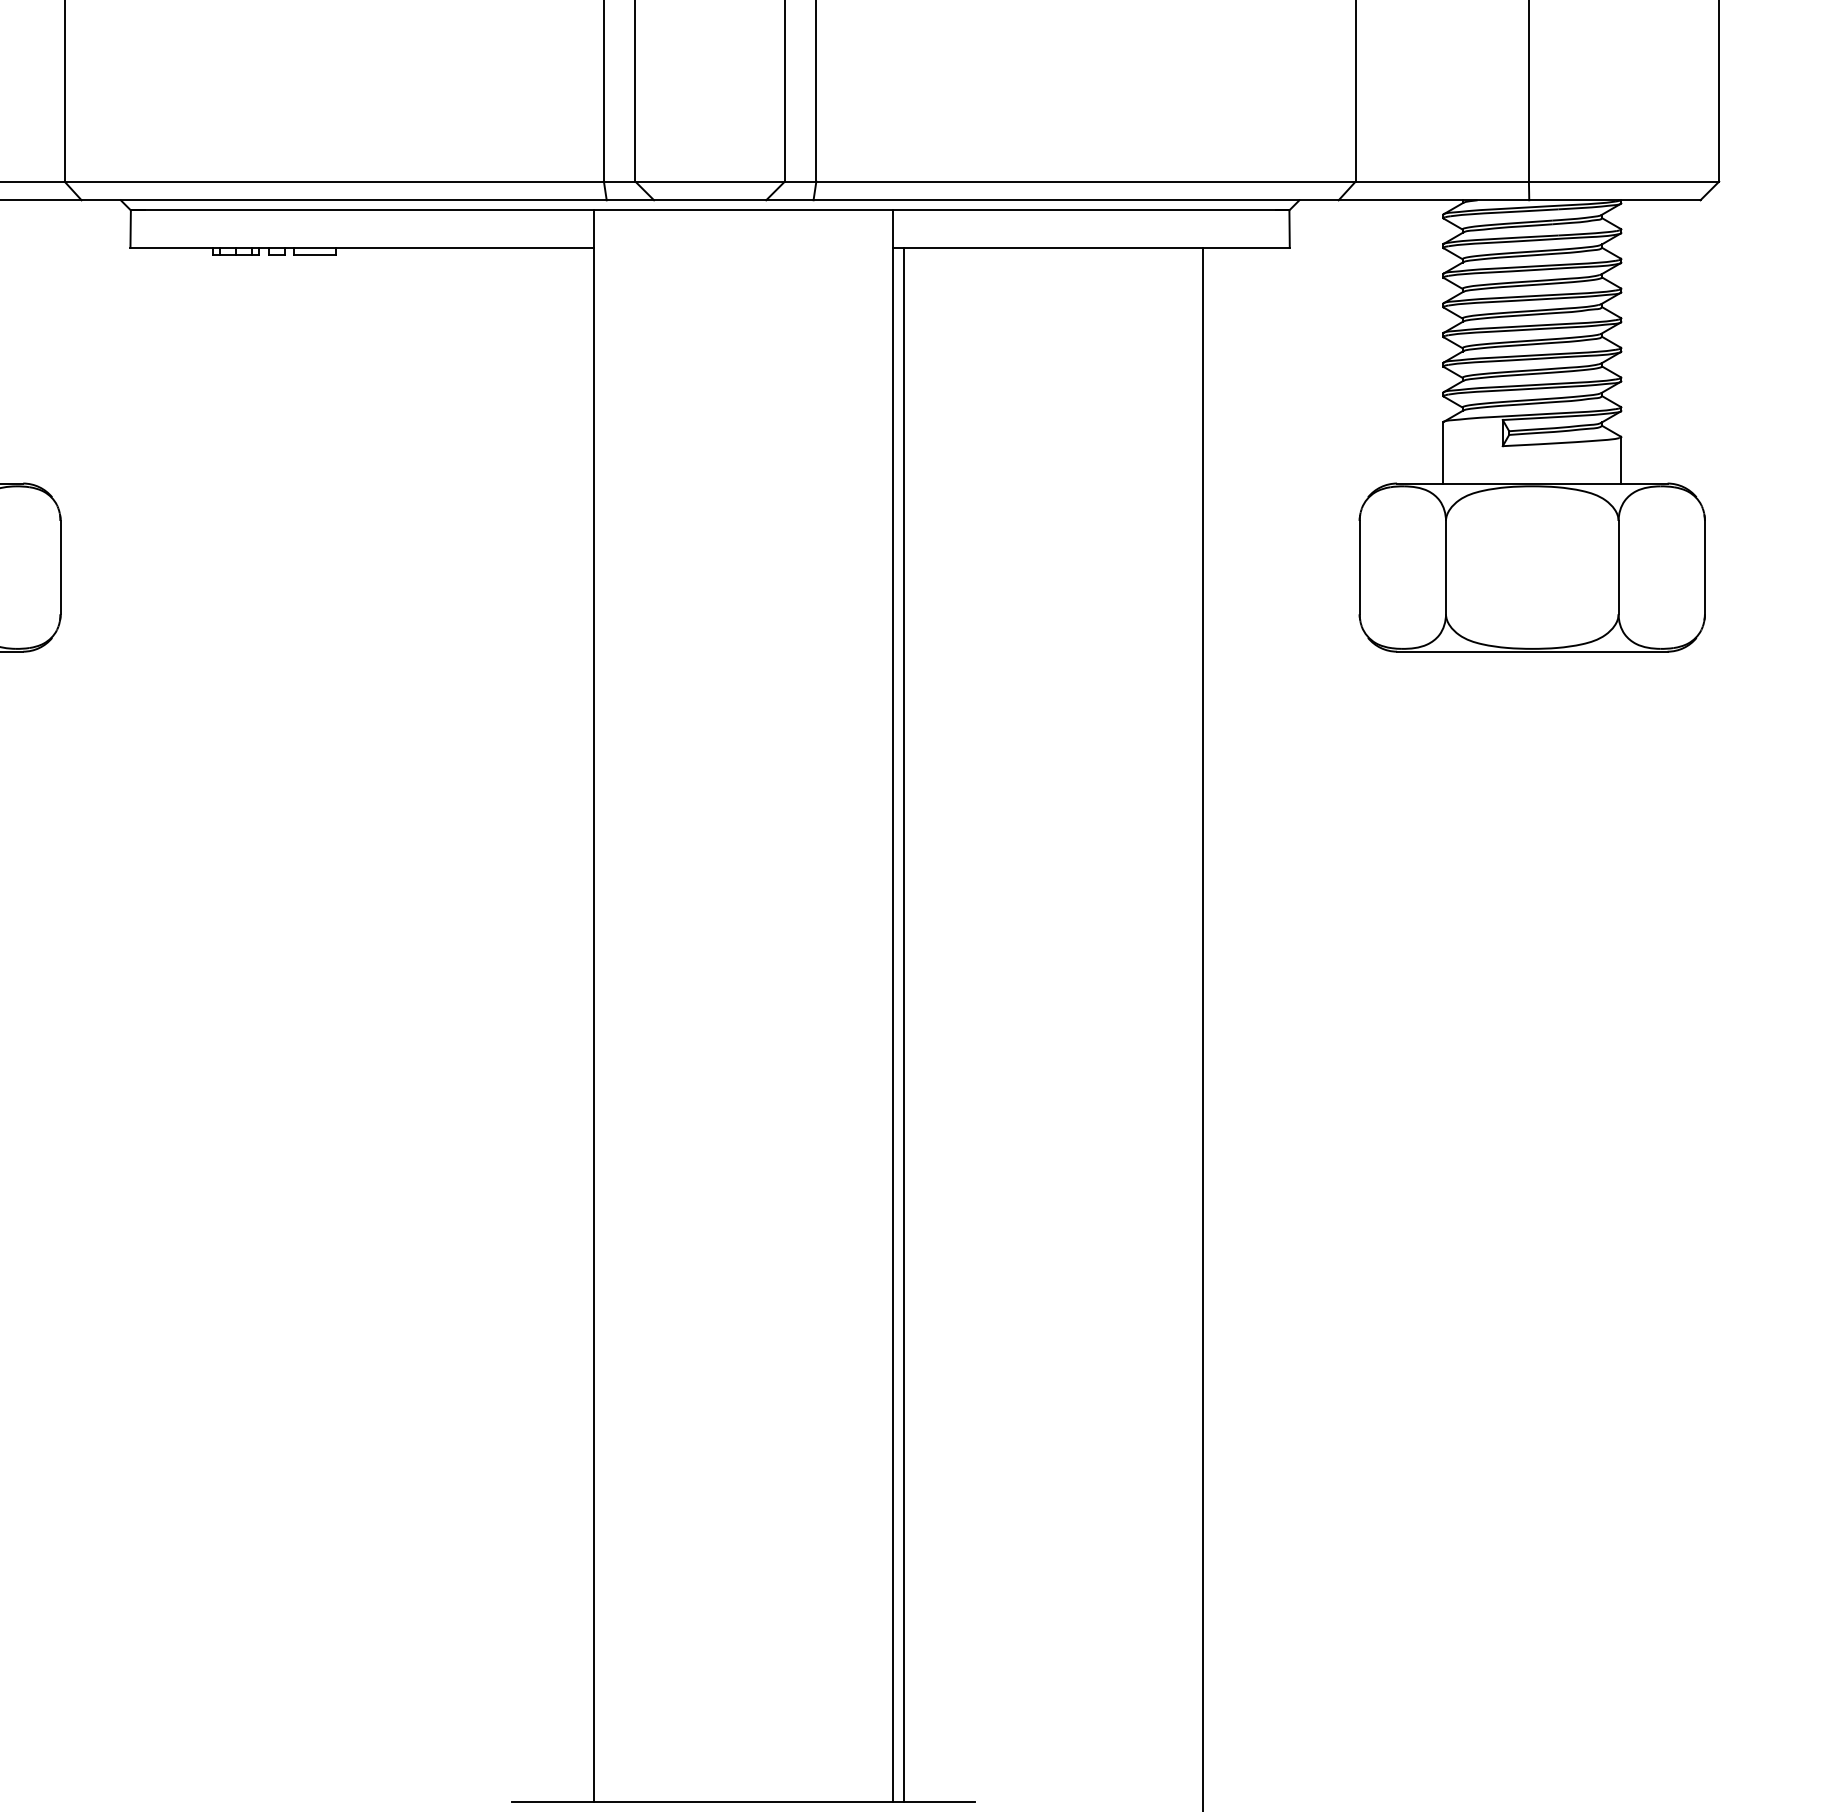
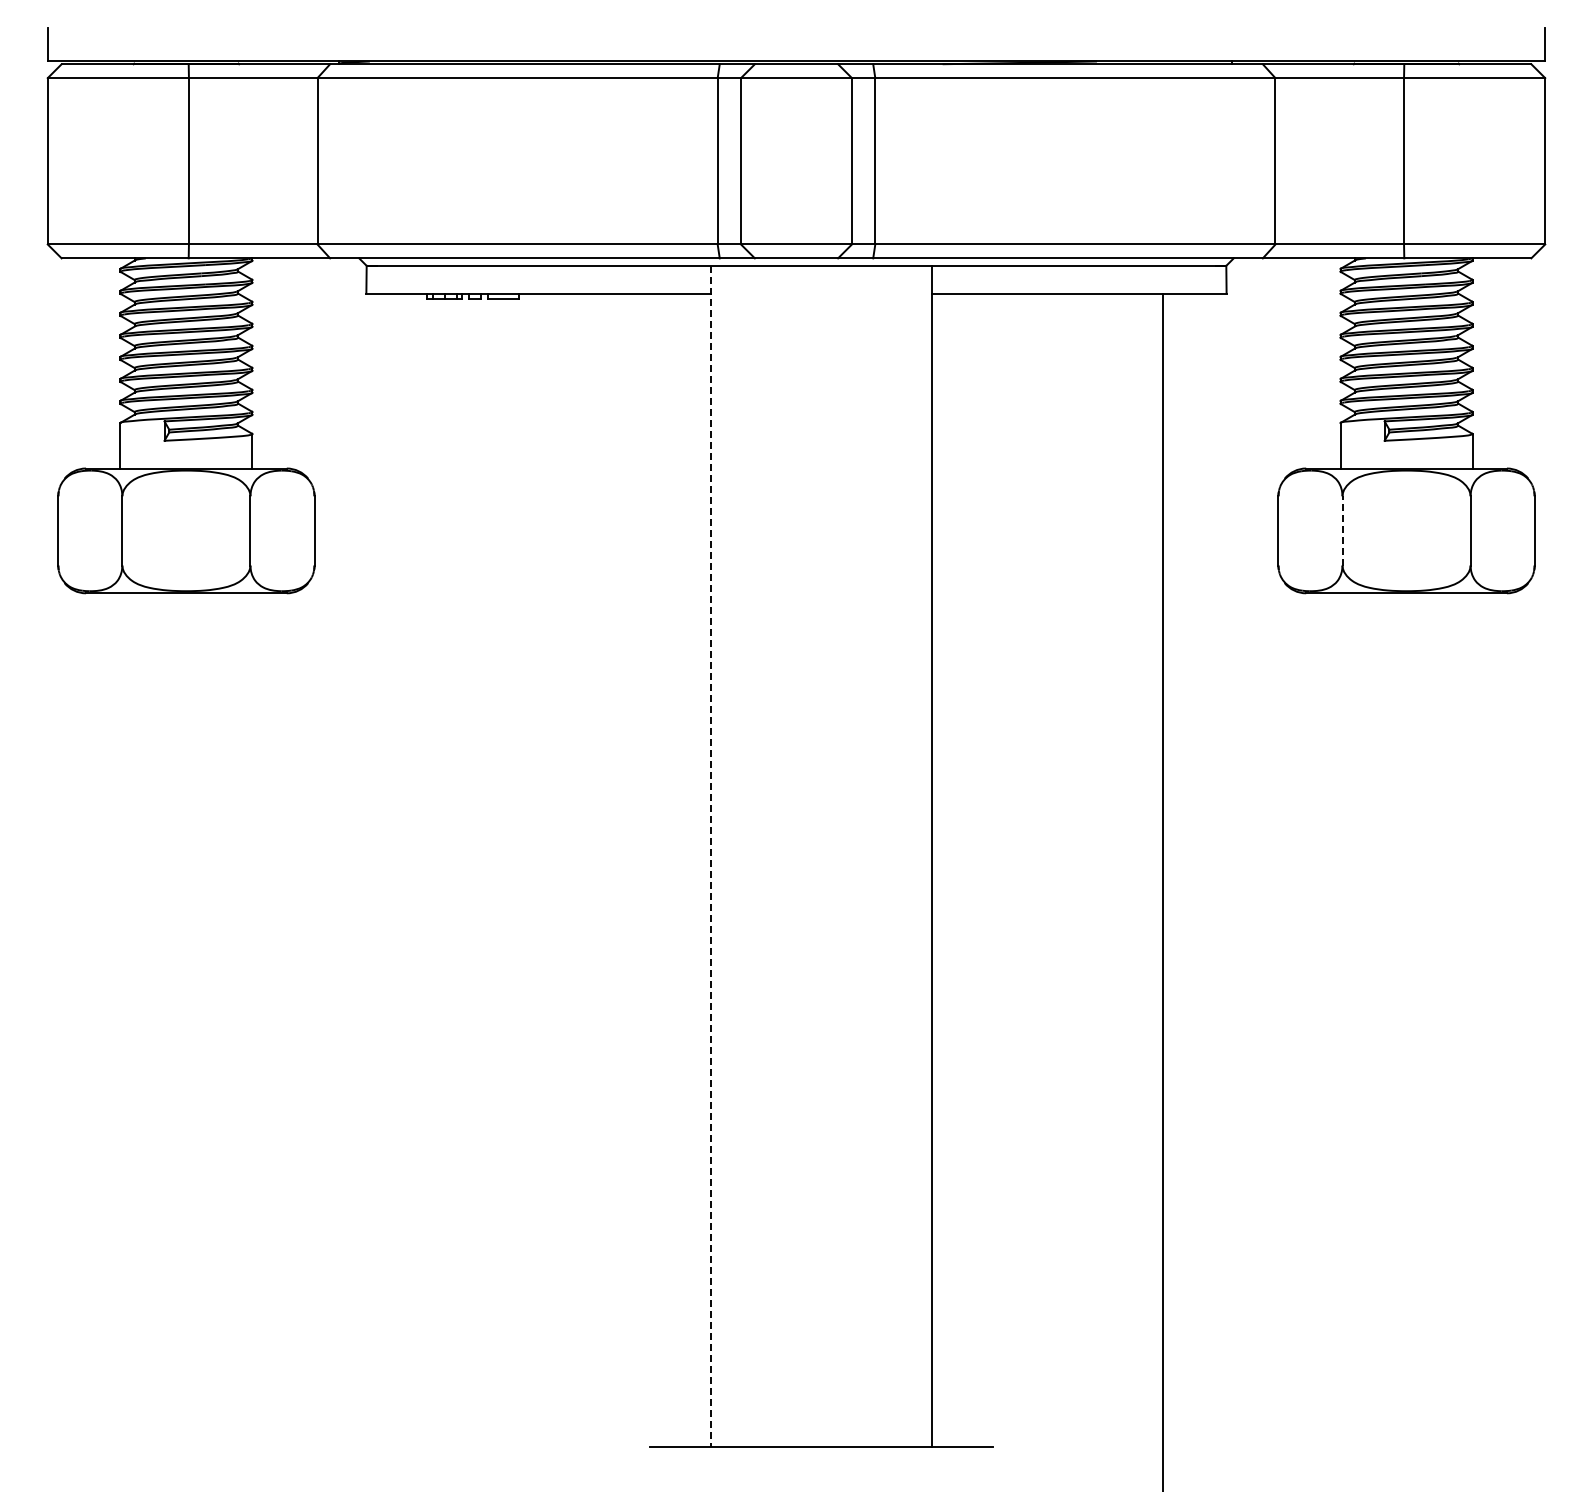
line: (1445, 567) -> (1342, 530), solid -> dashed
line: (594, 1006) -> (710, 856), solid -> dashed
line: (904, 1025) -> (940, 870), removed

